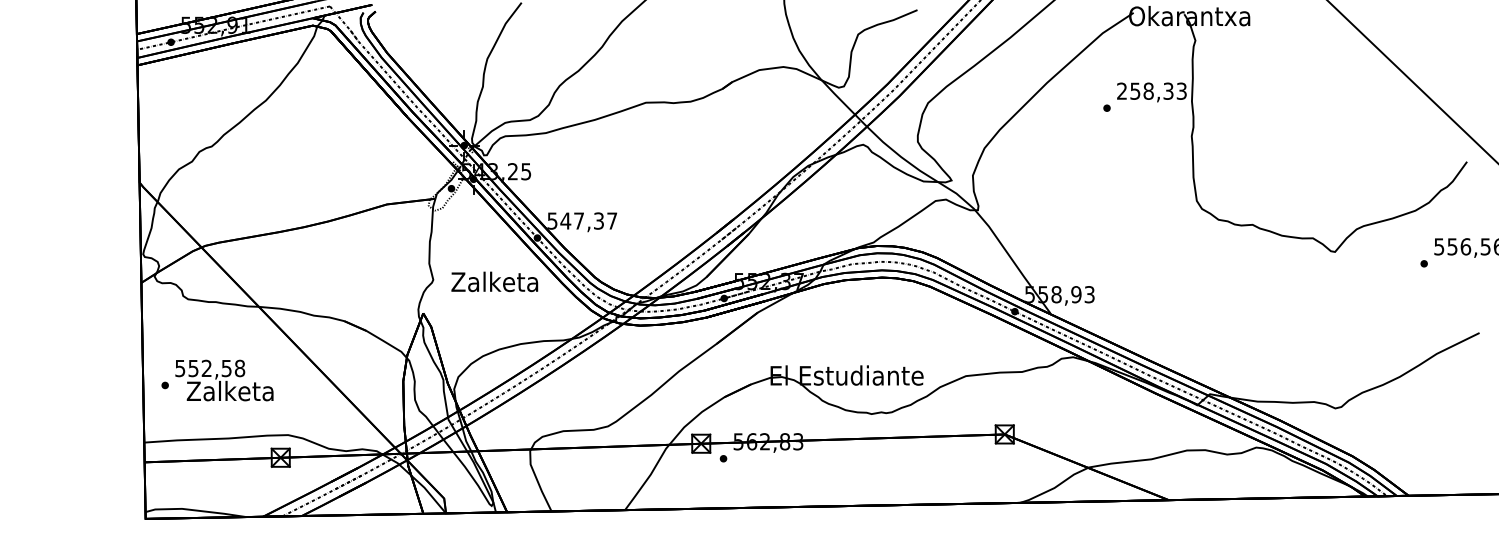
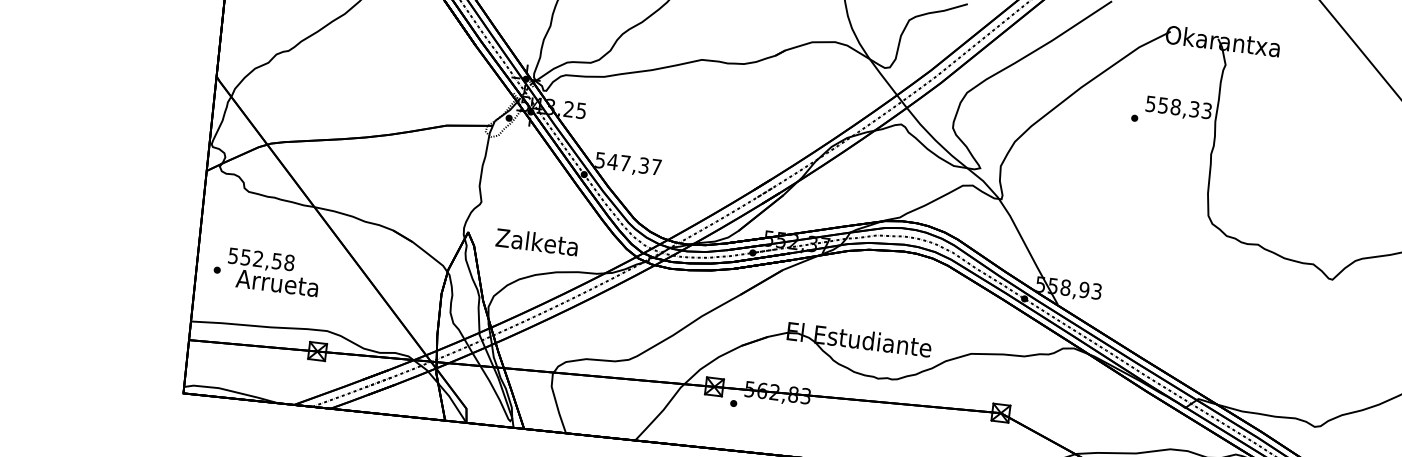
text: (1121, 90) -> (1150, 103), 258,33 -> 558,33
text: (494, 281) -> (536, 241), moved
text: (229, 390) -> (277, 282), Zalketa -> Arrueta

